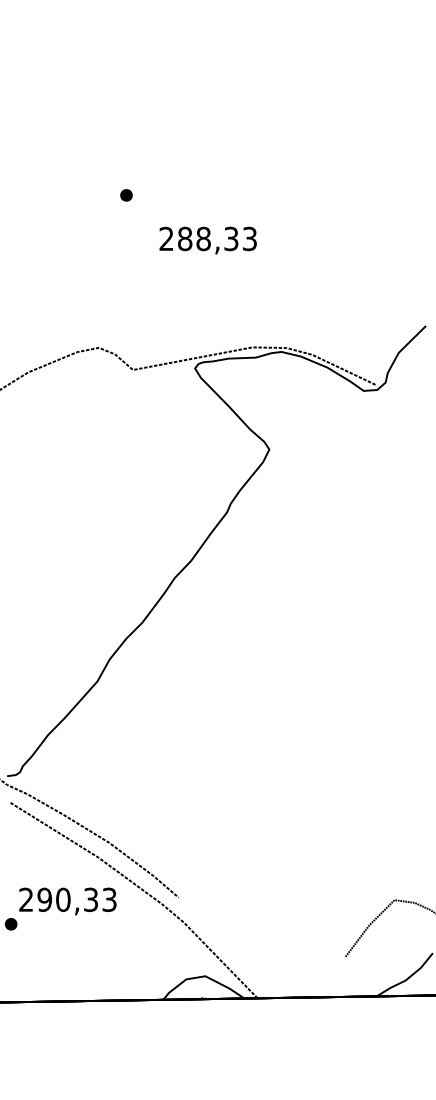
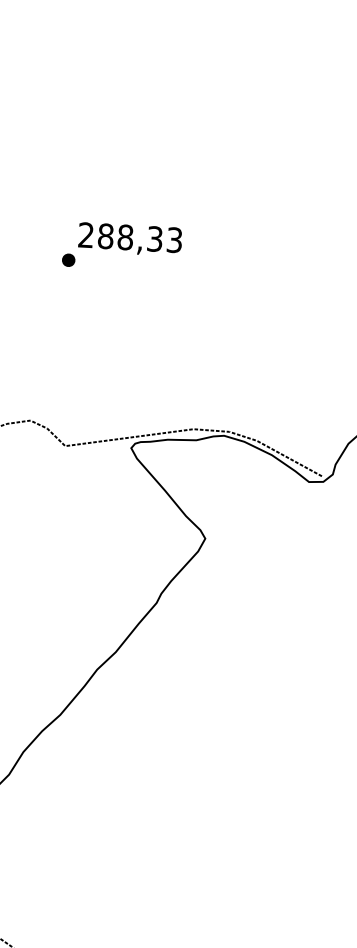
text: (207, 240) -> (129, 239), moved

